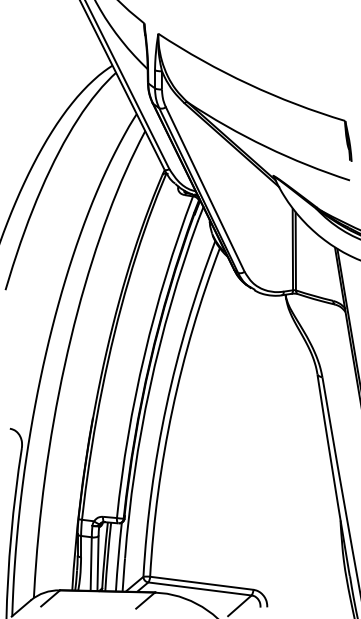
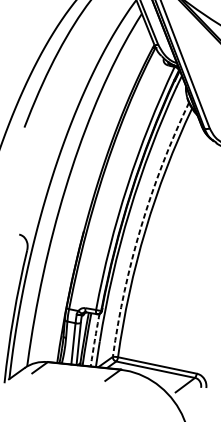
arc: (166, 406) -> (141, 227), solid -> dashed
arc: (118, 557) -> (94, 340), solid -> dashed

